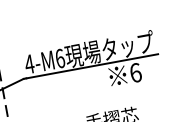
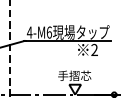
text: (135, 73) -> (94, 50), 6 -> 2

